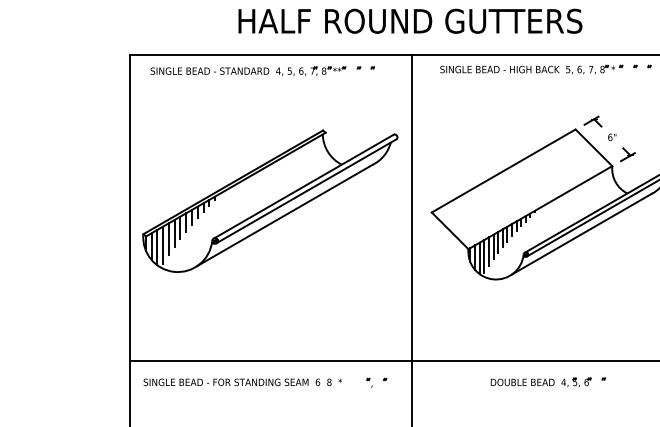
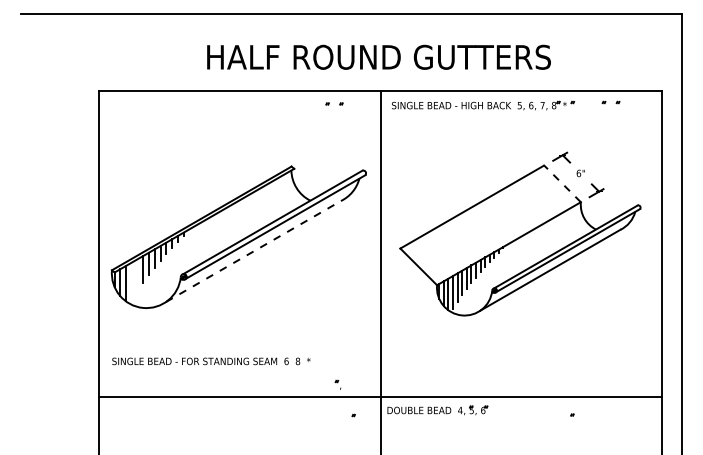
part: (531, 69) -> (483, 105), moved
part: (247, 70) -> (216, 106), removed
line: (593, 148) -> (562, 184), solid -> dashed
line: (284, 215) -> (253, 251), solid -> dashed
line: (168, 239) -> (137, 275), removed
line: (162, 245) -> (131, 281), removed
text: (242, 382) -> (211, 361), moved
part: (368, 382) -> (337, 384), moved
part: (540, 382) -> (437, 410), moved

